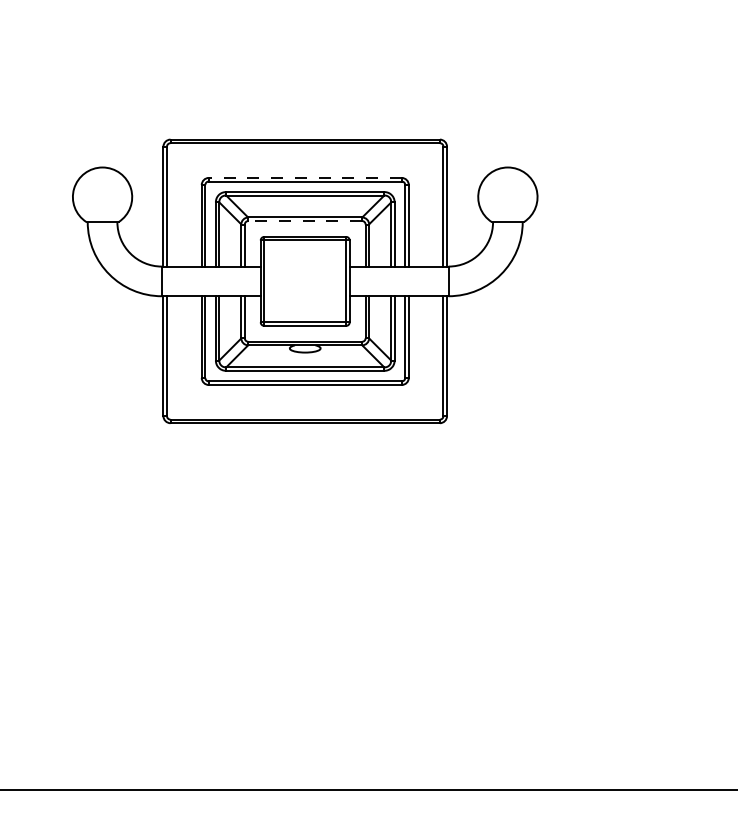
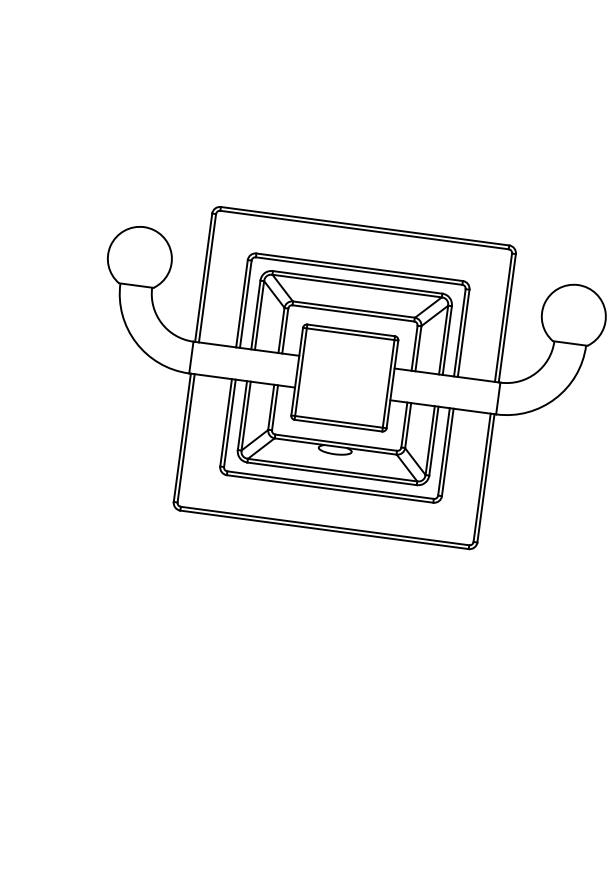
line: (304, 177) -> (358, 266), dashed -> solid
line: (305, 221) -> (353, 313), dashed -> solid

